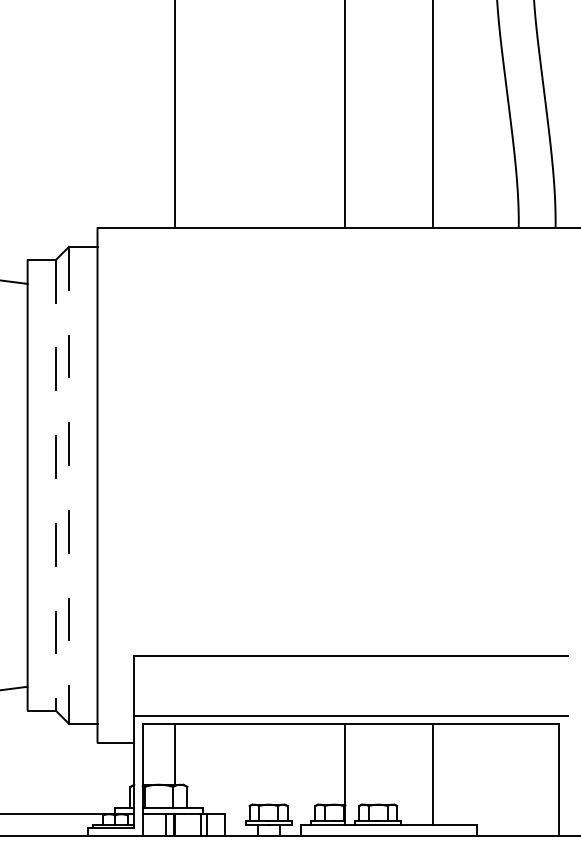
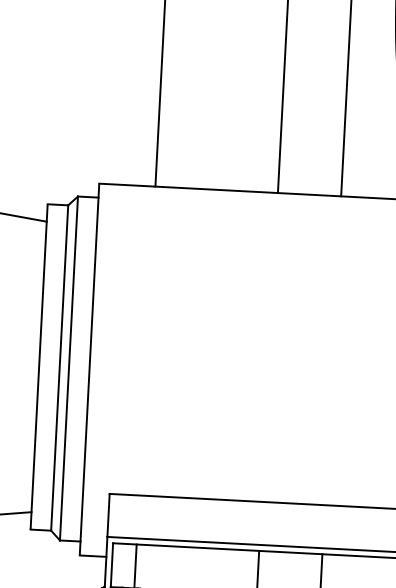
line: (56, 485) -> (59, 368), dashed -> solid
line: (69, 485) -> (69, 368), dashed -> solid

